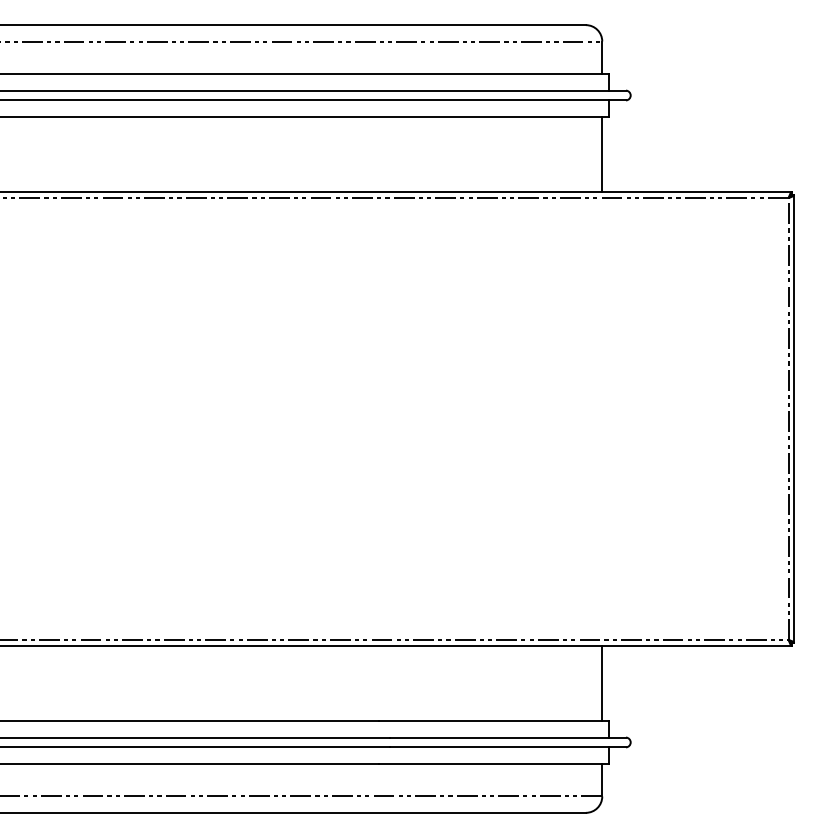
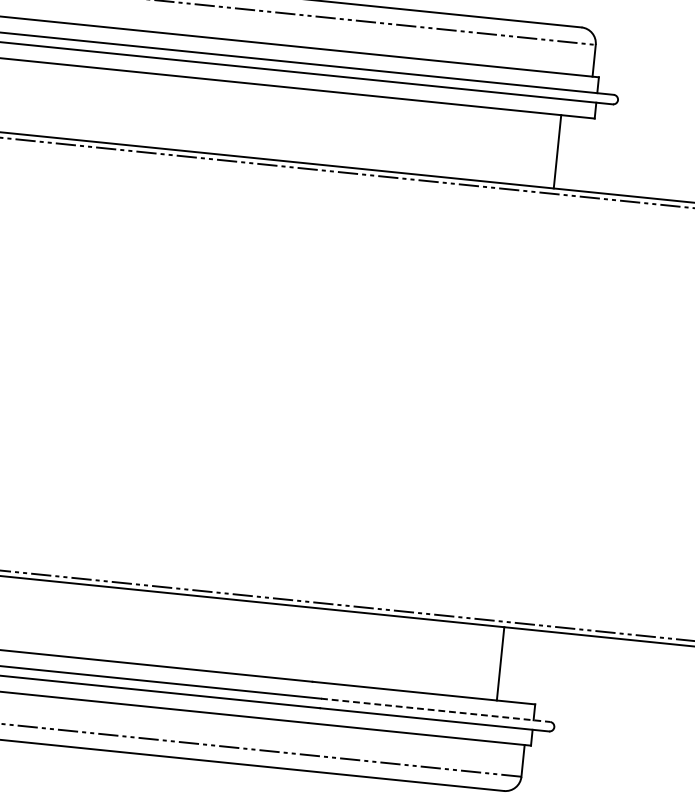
line: (602, 154) -> (557, 151), moved
line: (602, 683) -> (500, 663), moved
line: (508, 737) -> (436, 710), solid -> dashed

